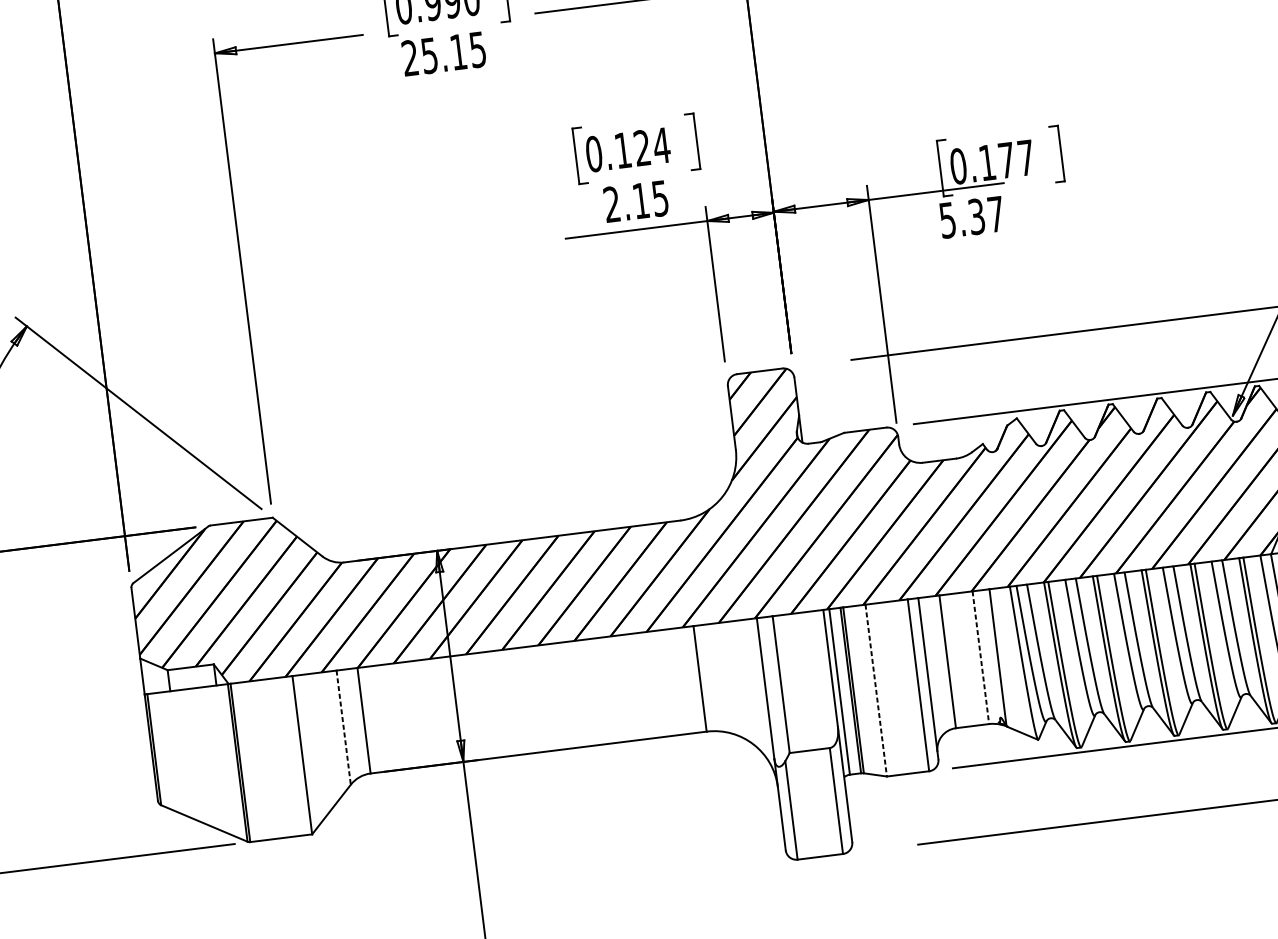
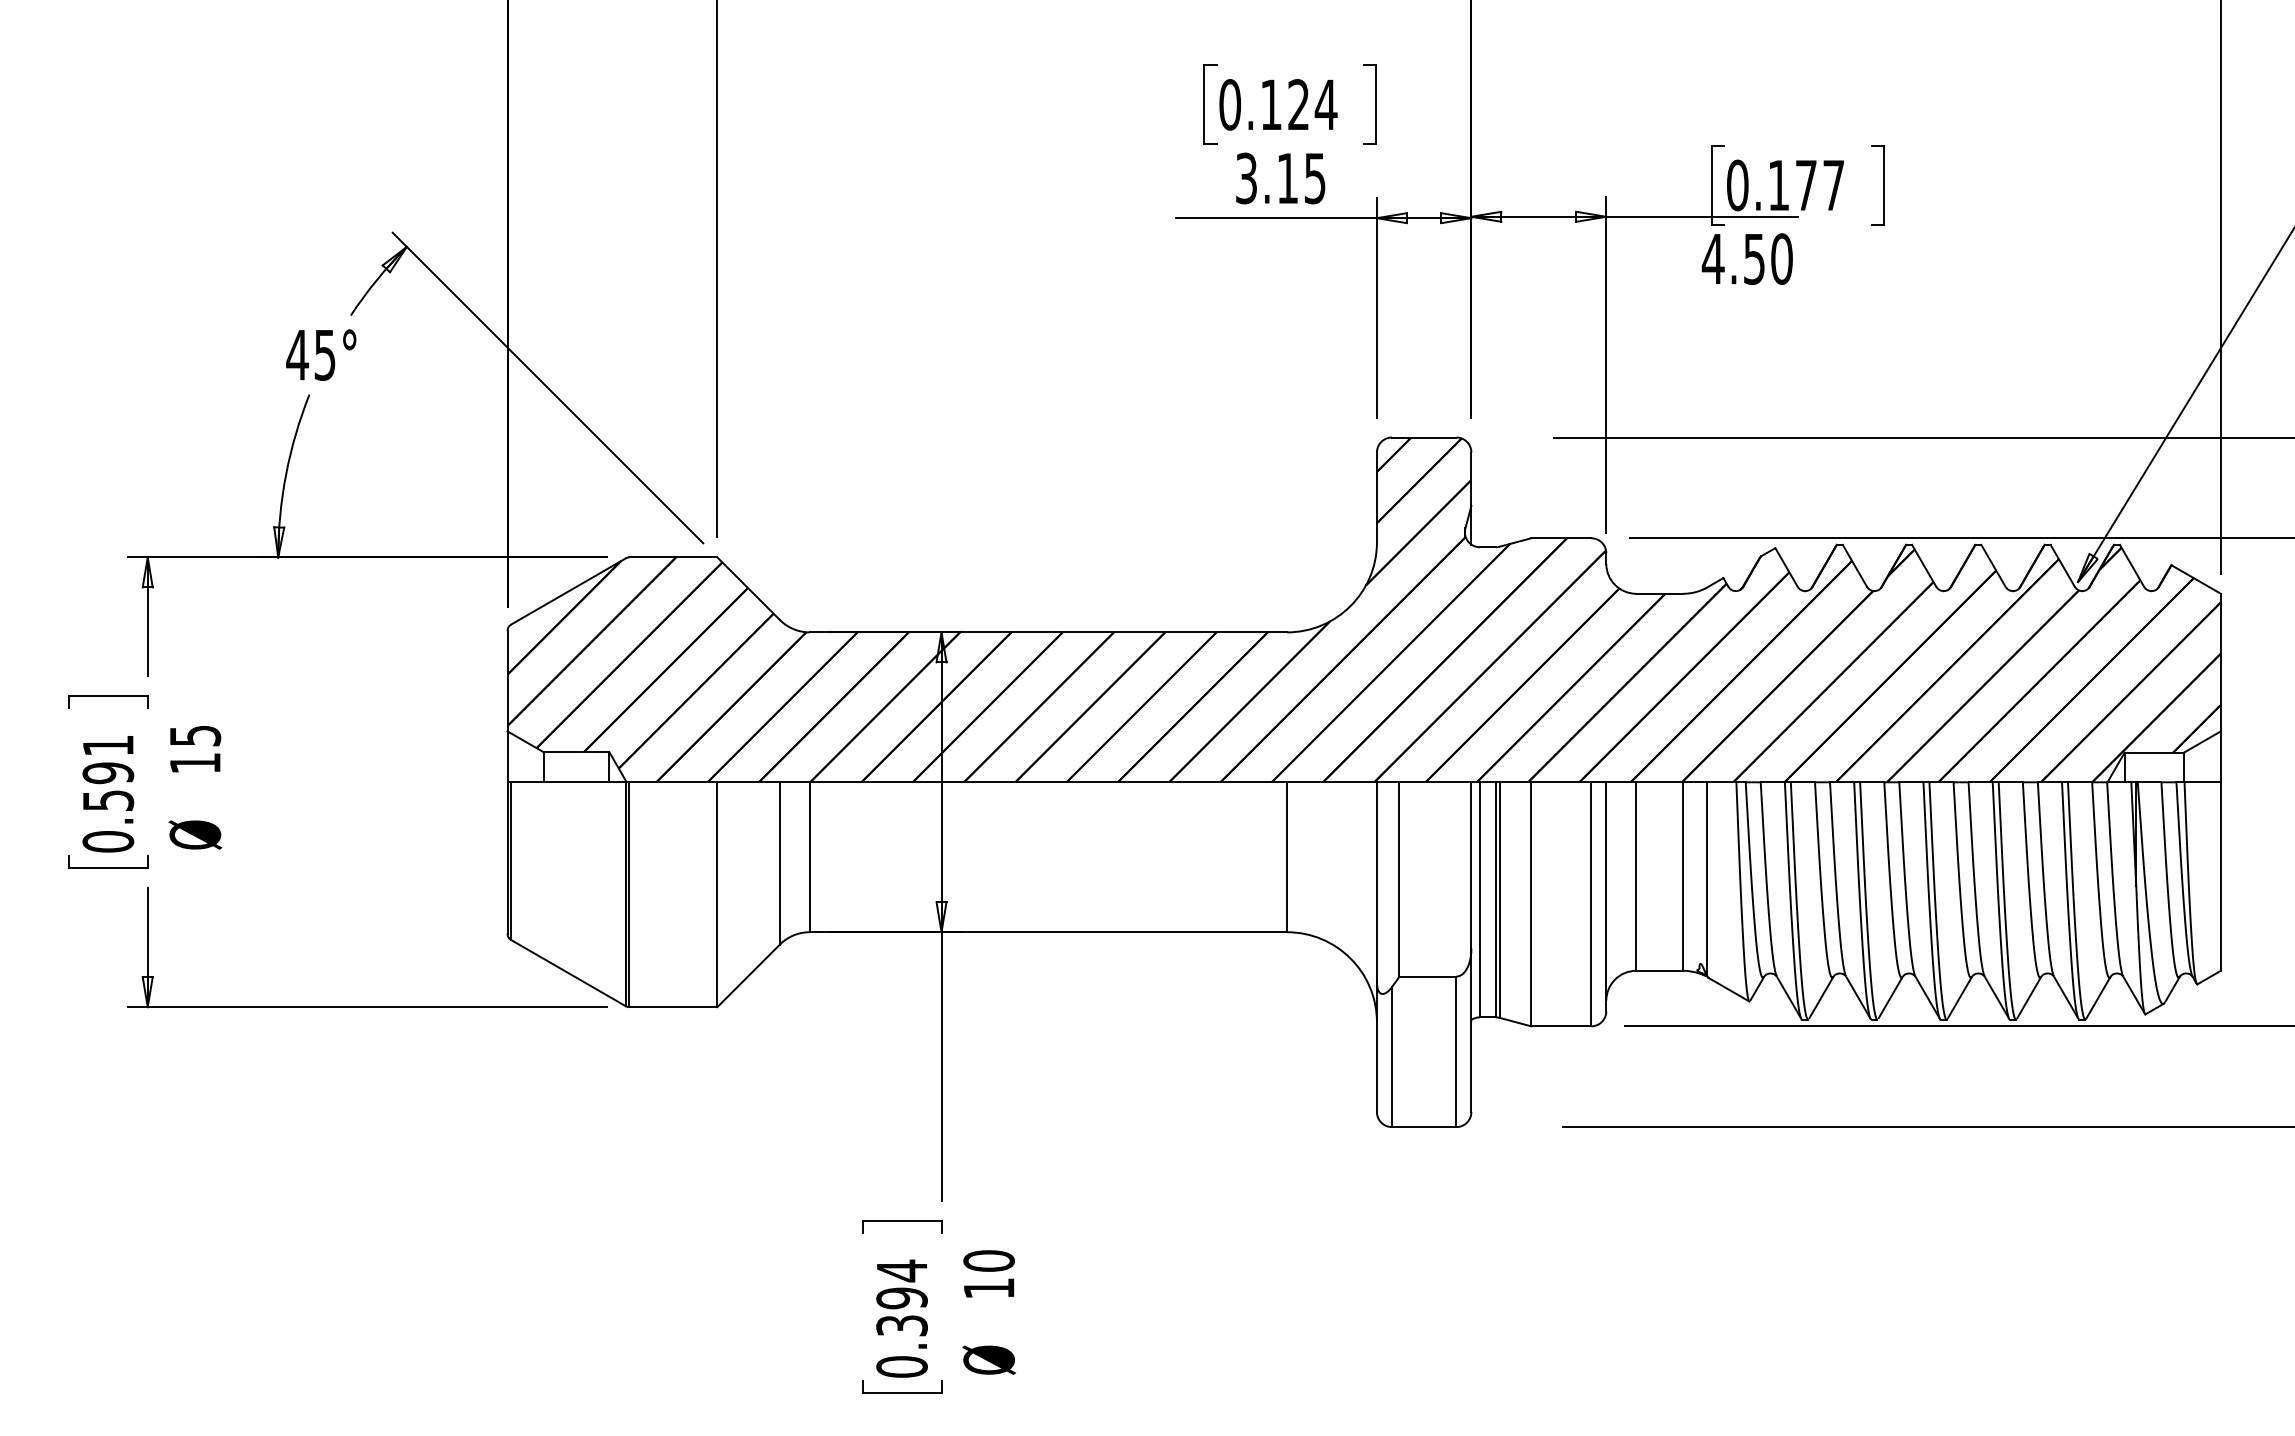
text: (612, 204) -> (1246, 178), 2.15 -> 3.15
text: (971, 217) -> (1746, 258), 5.37 -> 4.50
line: (981, 658) -> (1683, 877), dashed -> solid
line: (876, 690) -> (1531, 904), dashed -> solid
line: (344, 727) -> (780, 863), dashed -> solid

